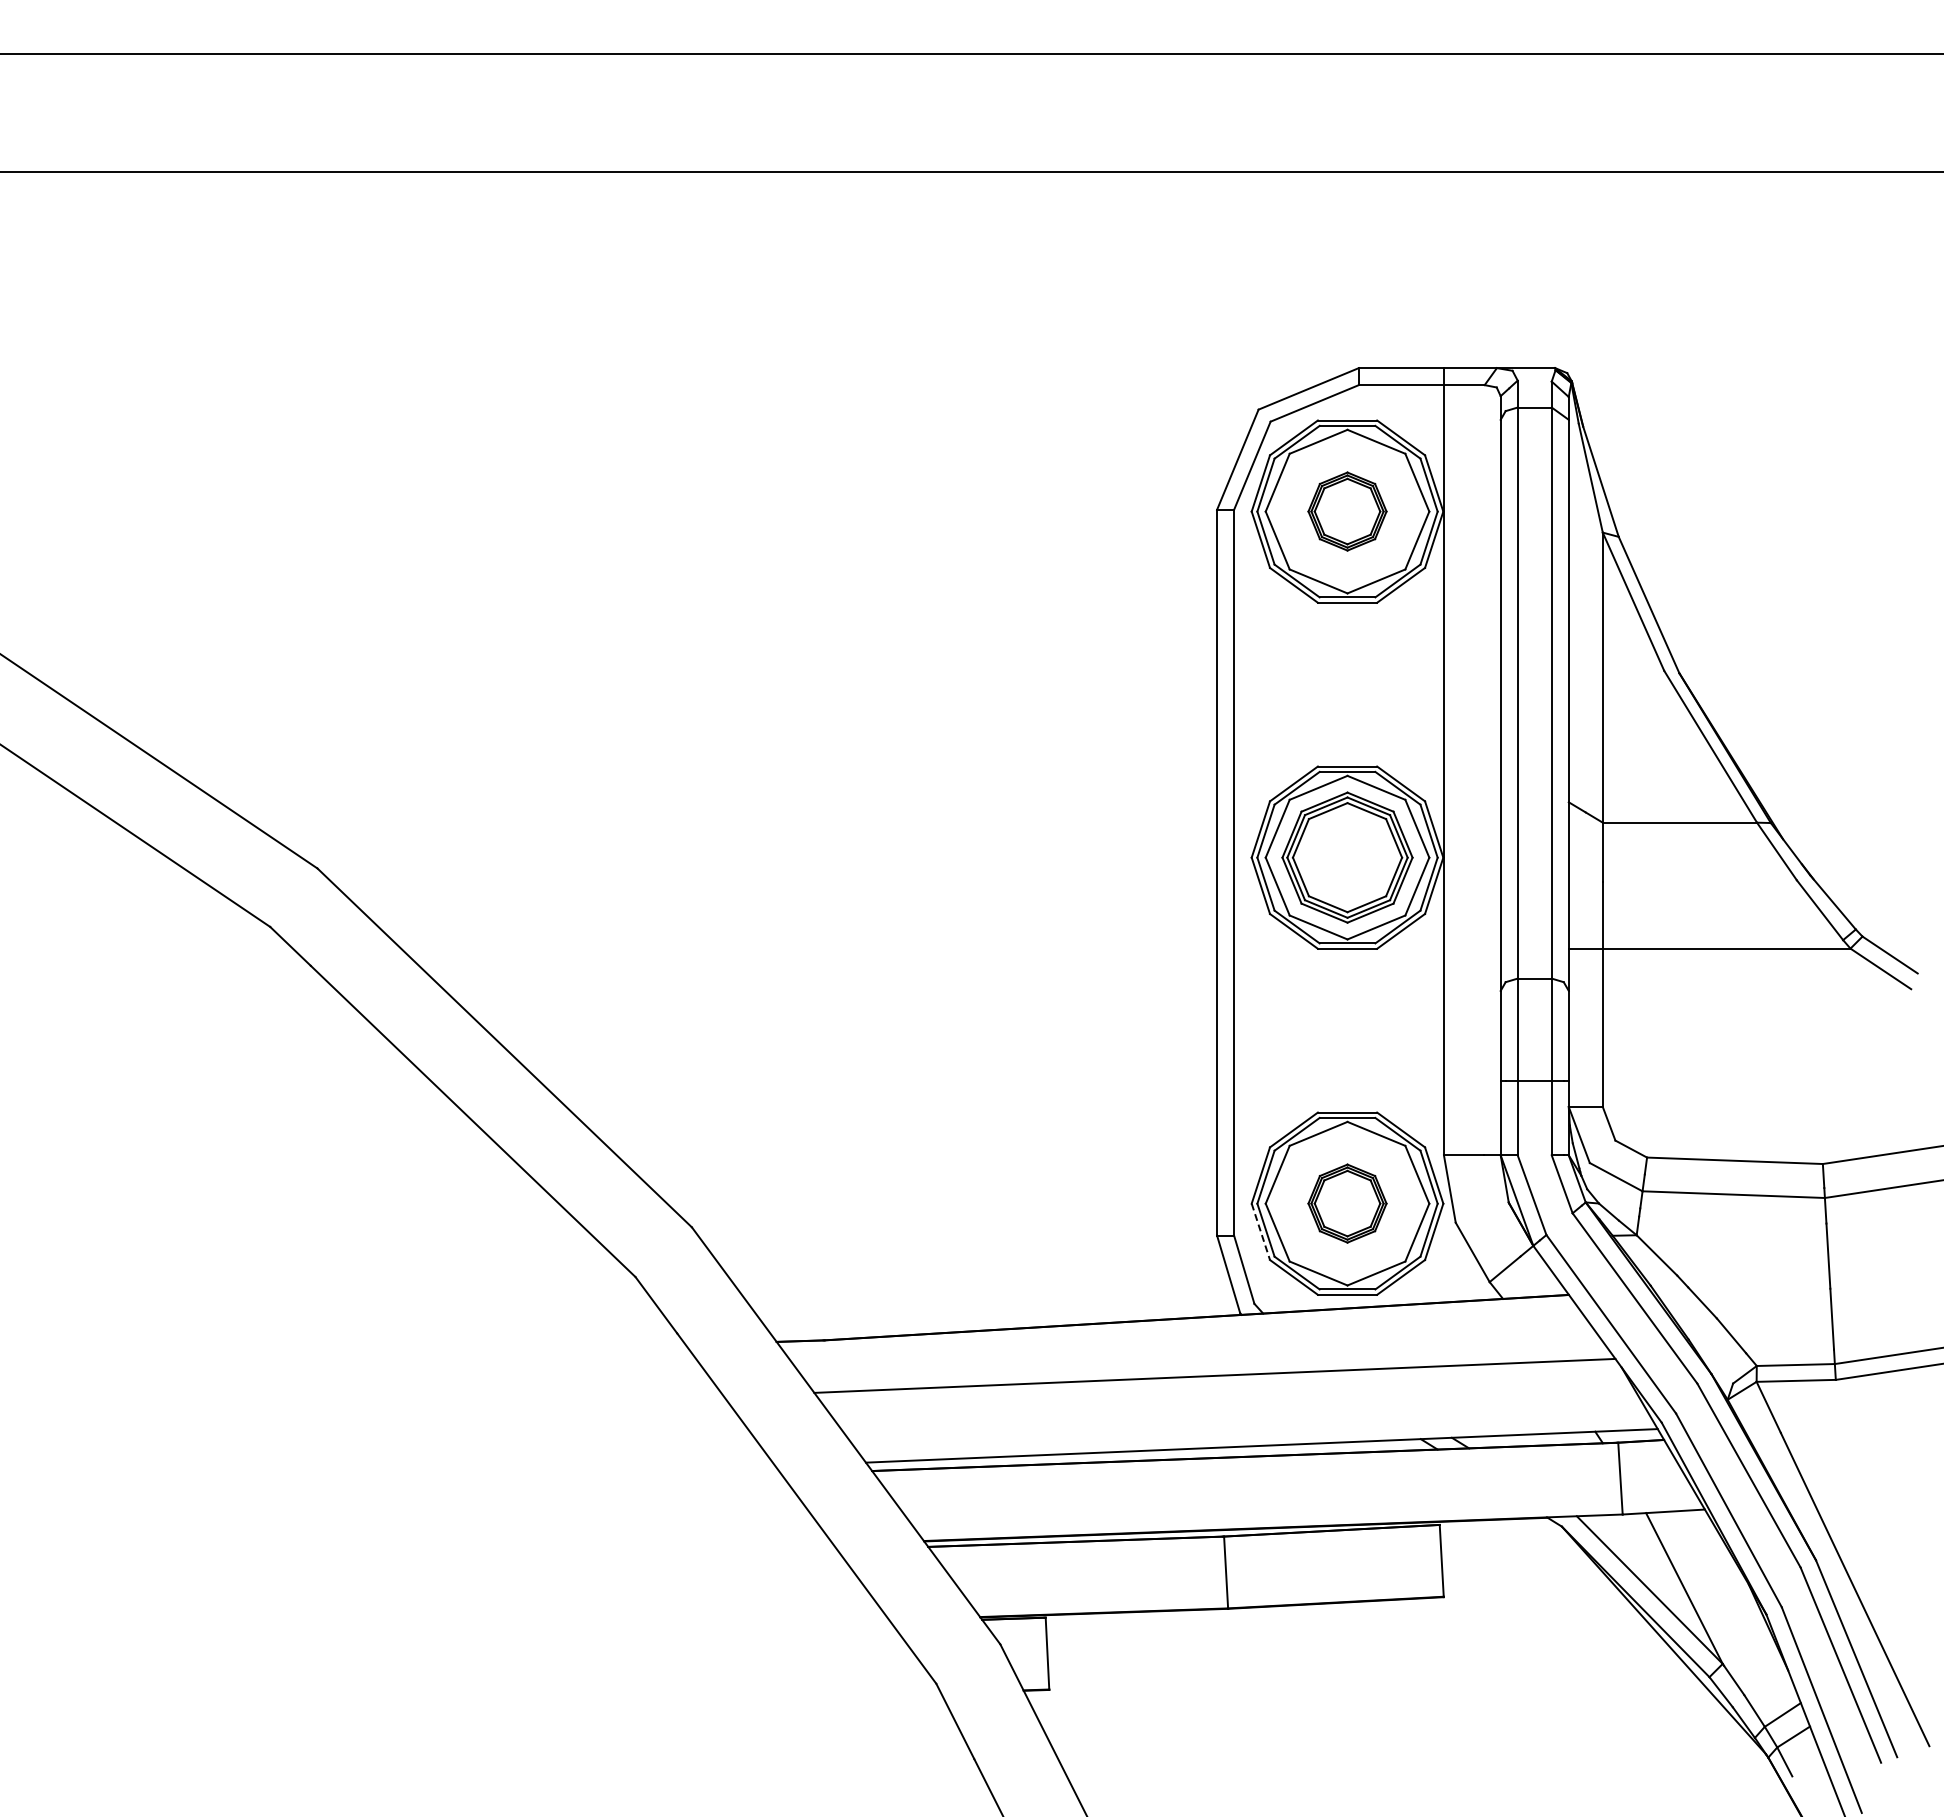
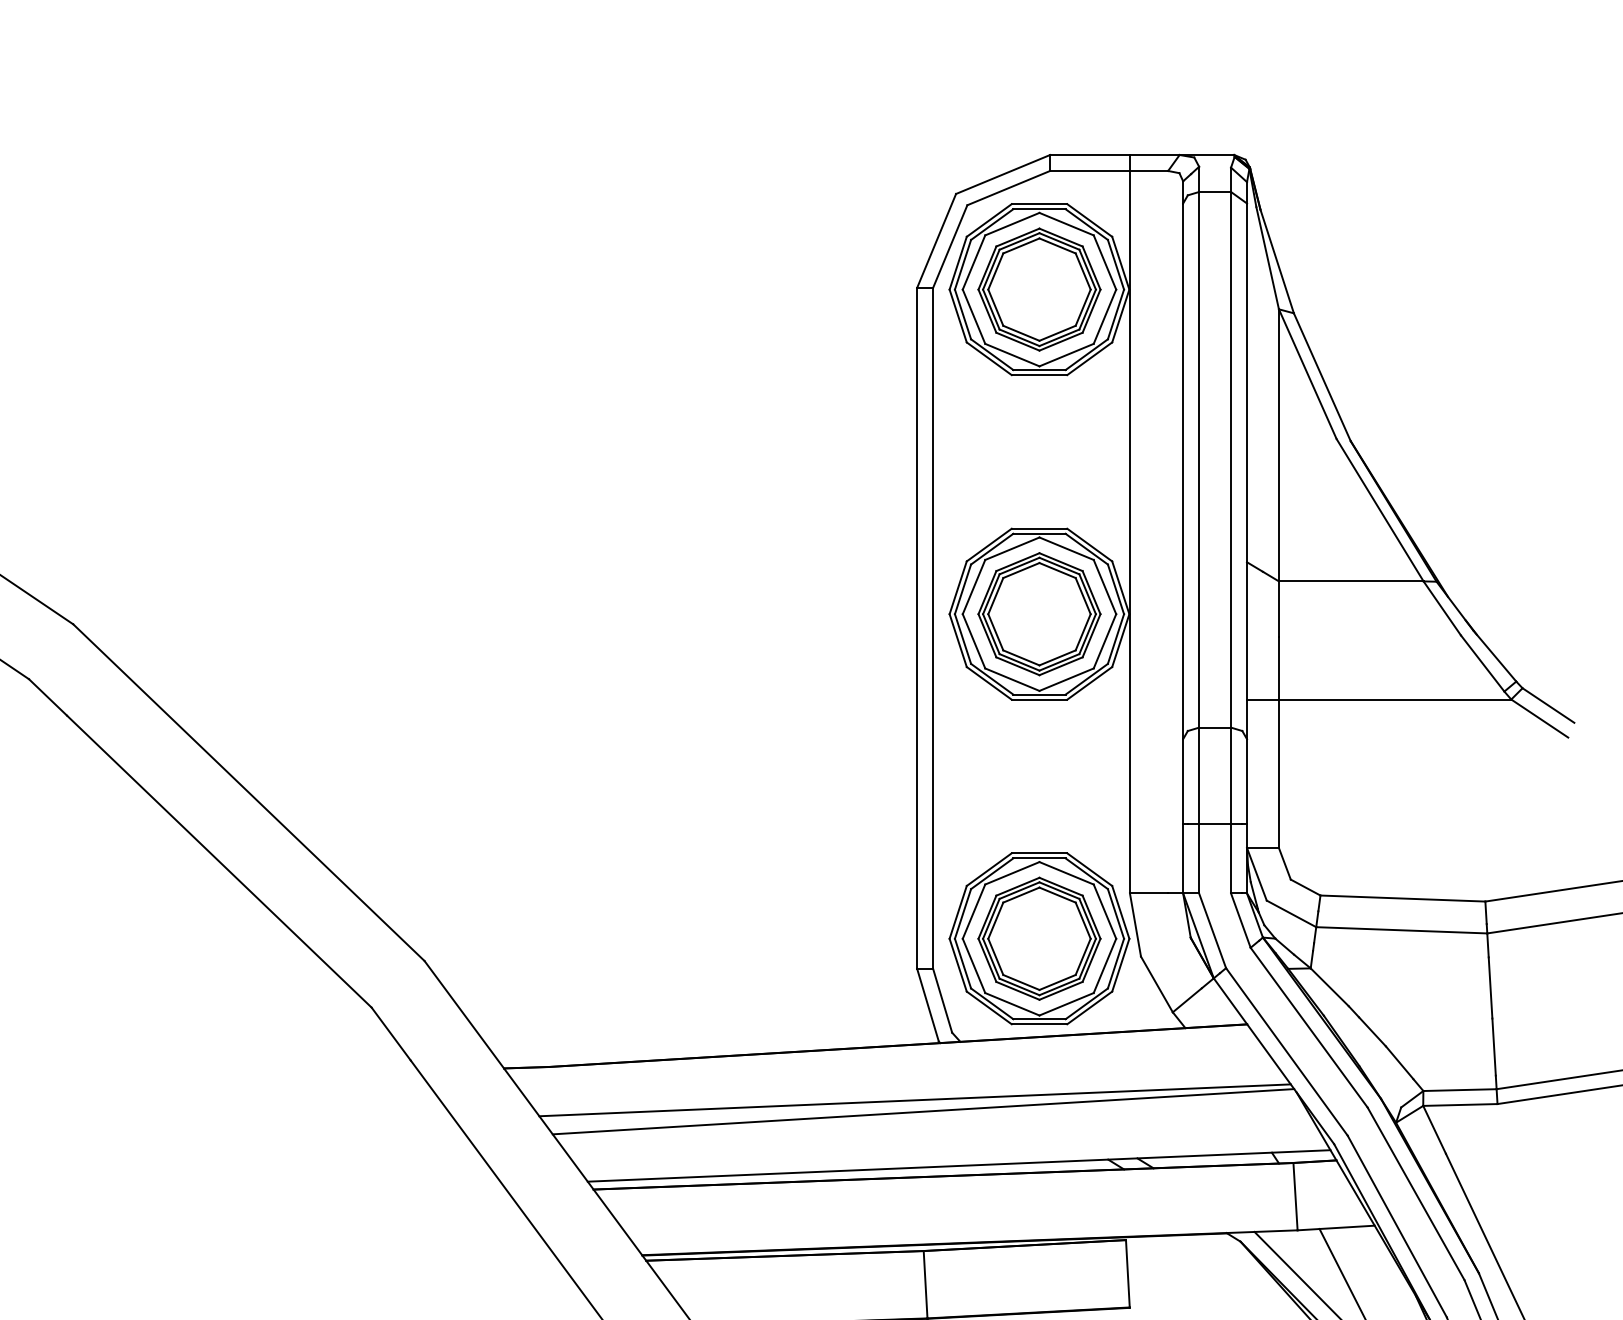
part: (1347, 511) -> (1039, 289), size x1.67
part: (1347, 1203) -> (1039, 938), size x1.67
line: (1260, 1231) -> (957, 964), dashed -> solid
line: (1223, 1387) -> (923, 1111), added

